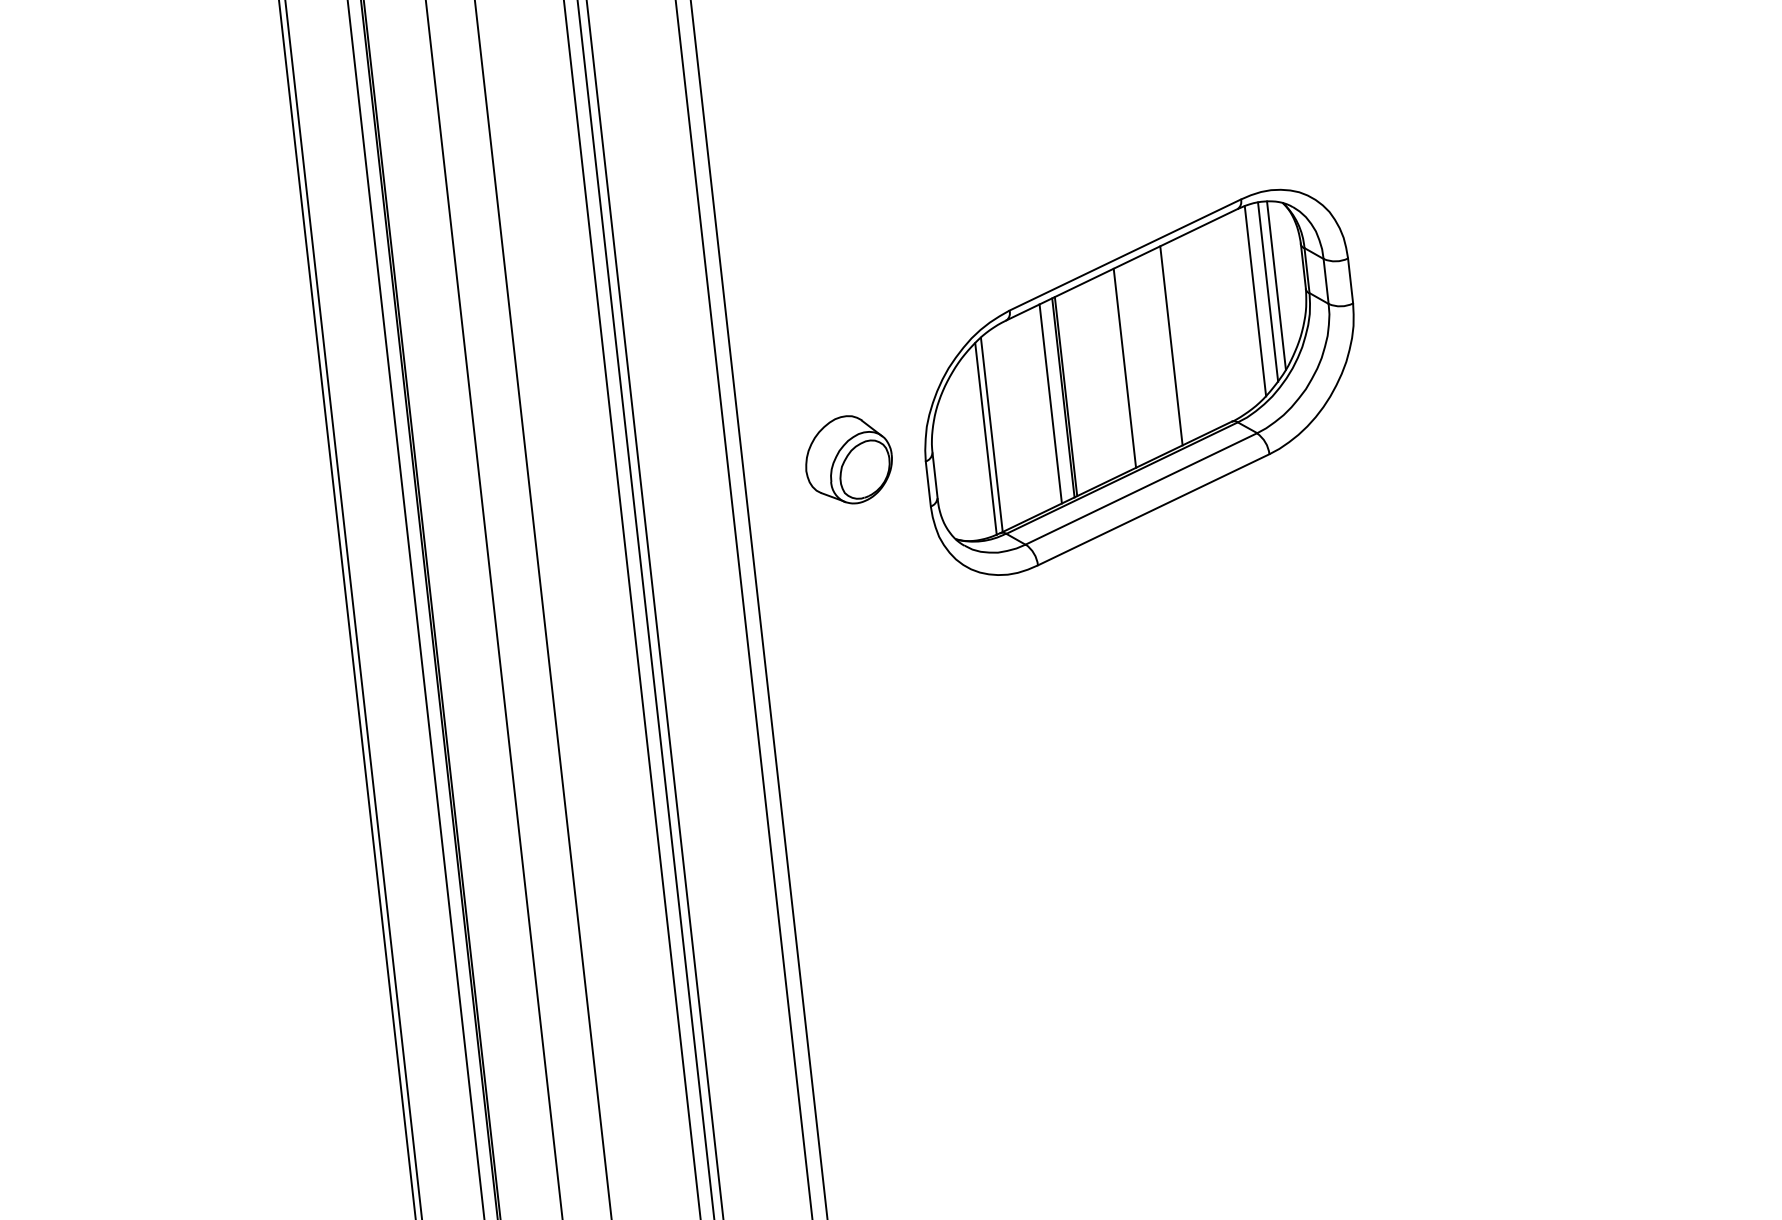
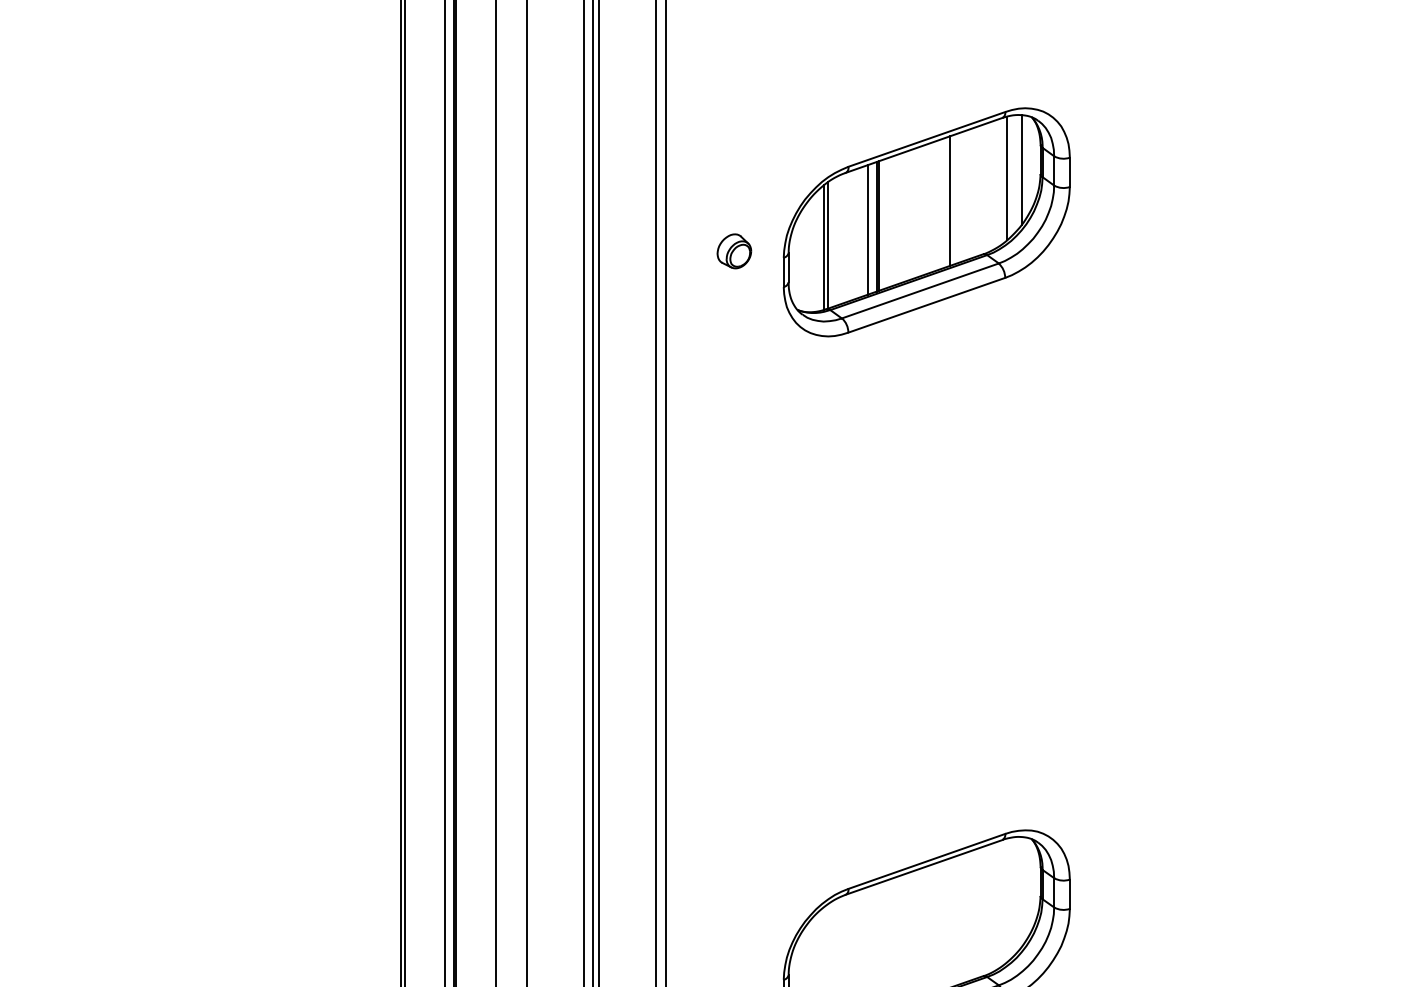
line: (1268, 291) -> (1016, 173), removed
line: (1124, 367) -> (918, 211), removed
part: (849, 460) -> (734, 251), size x0.6

